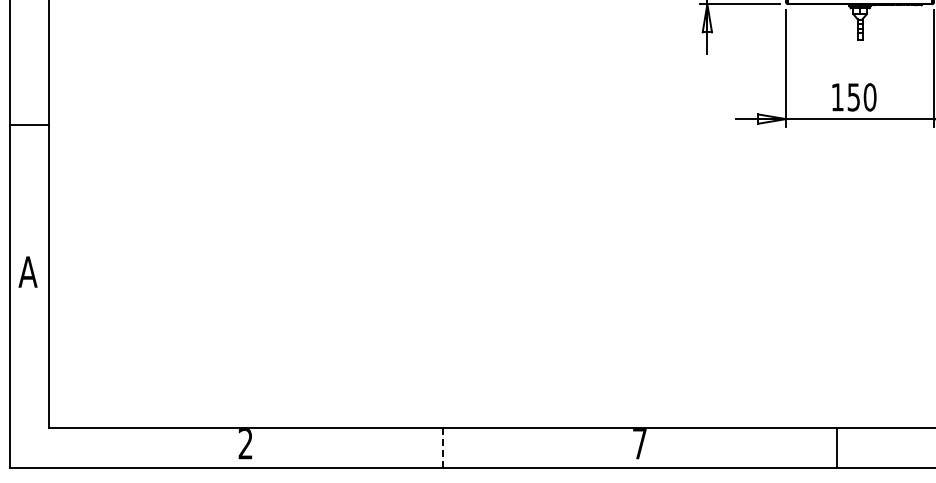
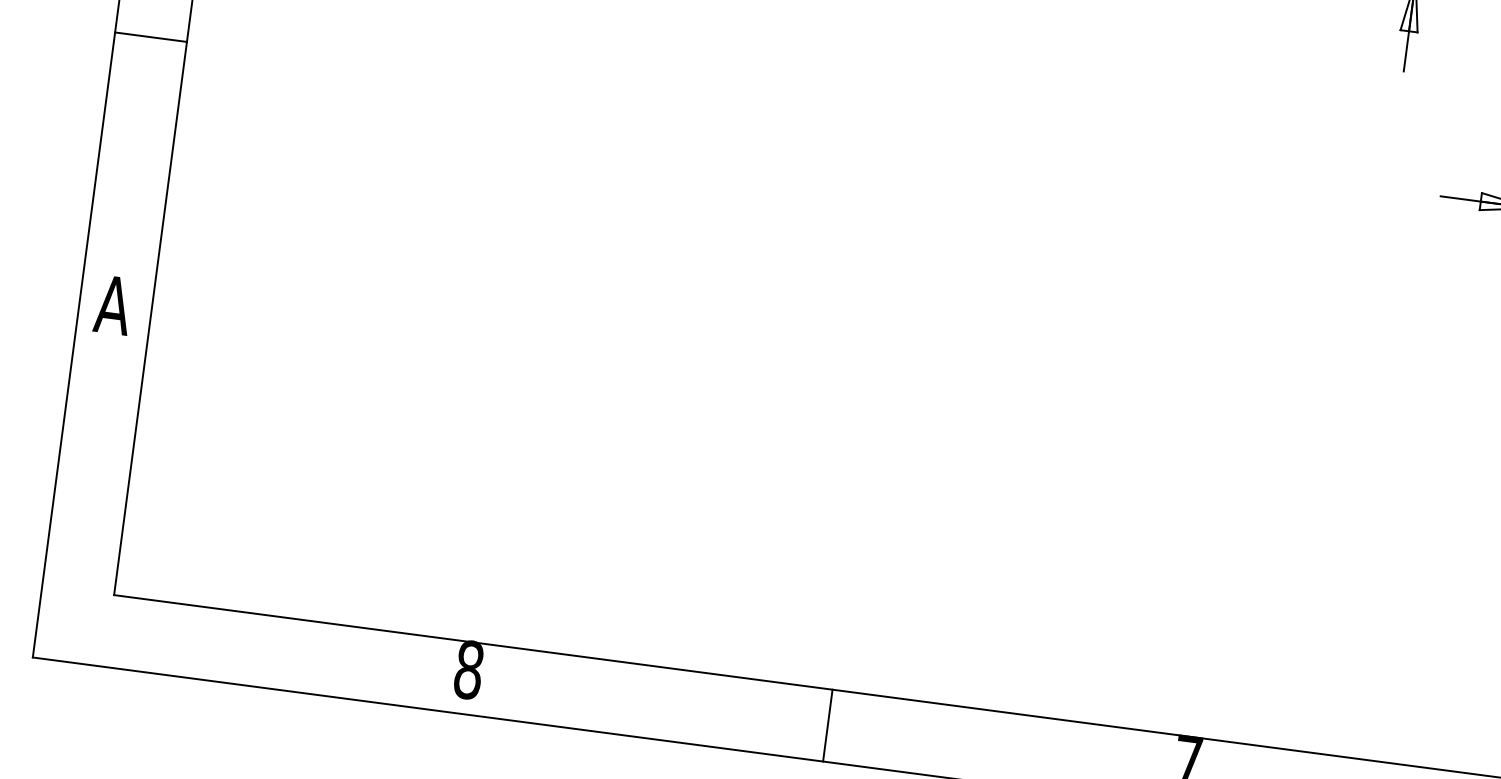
text: (245, 444) -> (468, 671), 2 -> 8
line: (443, 448) -> (828, 726), dashed -> solid

